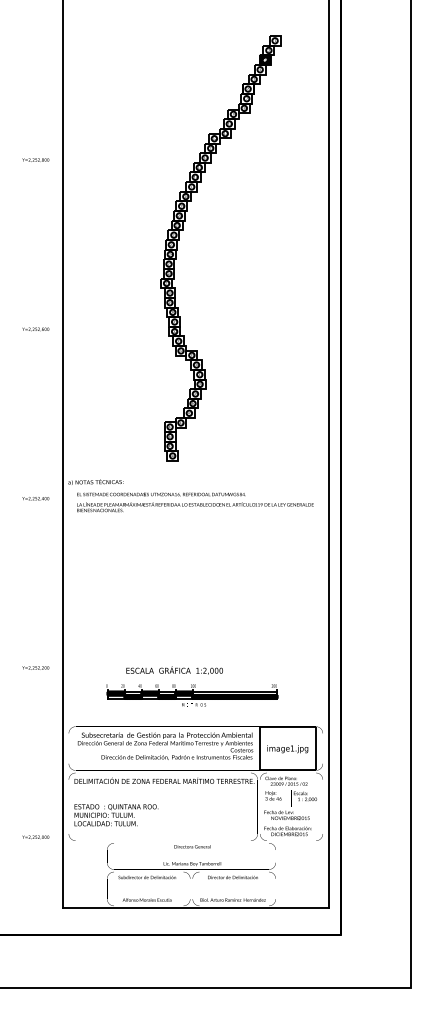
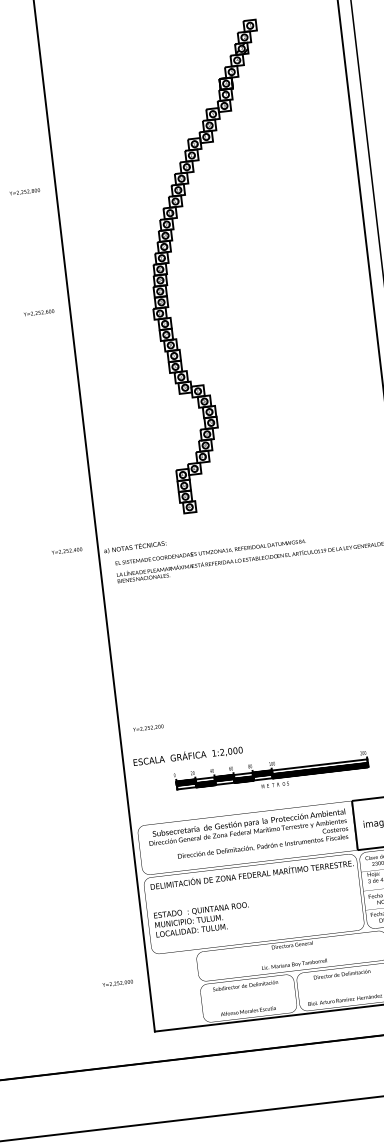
part: (183, 230) -> (172, 251), moved
text: (35, 329) -> (38, 313), moved
text: (35, 498) -> (66, 550), moved
text: (35, 667) -> (147, 727), moved
text: (174, 670) -> (187, 756), moved
text: (35, 837) -> (117, 983), moved

